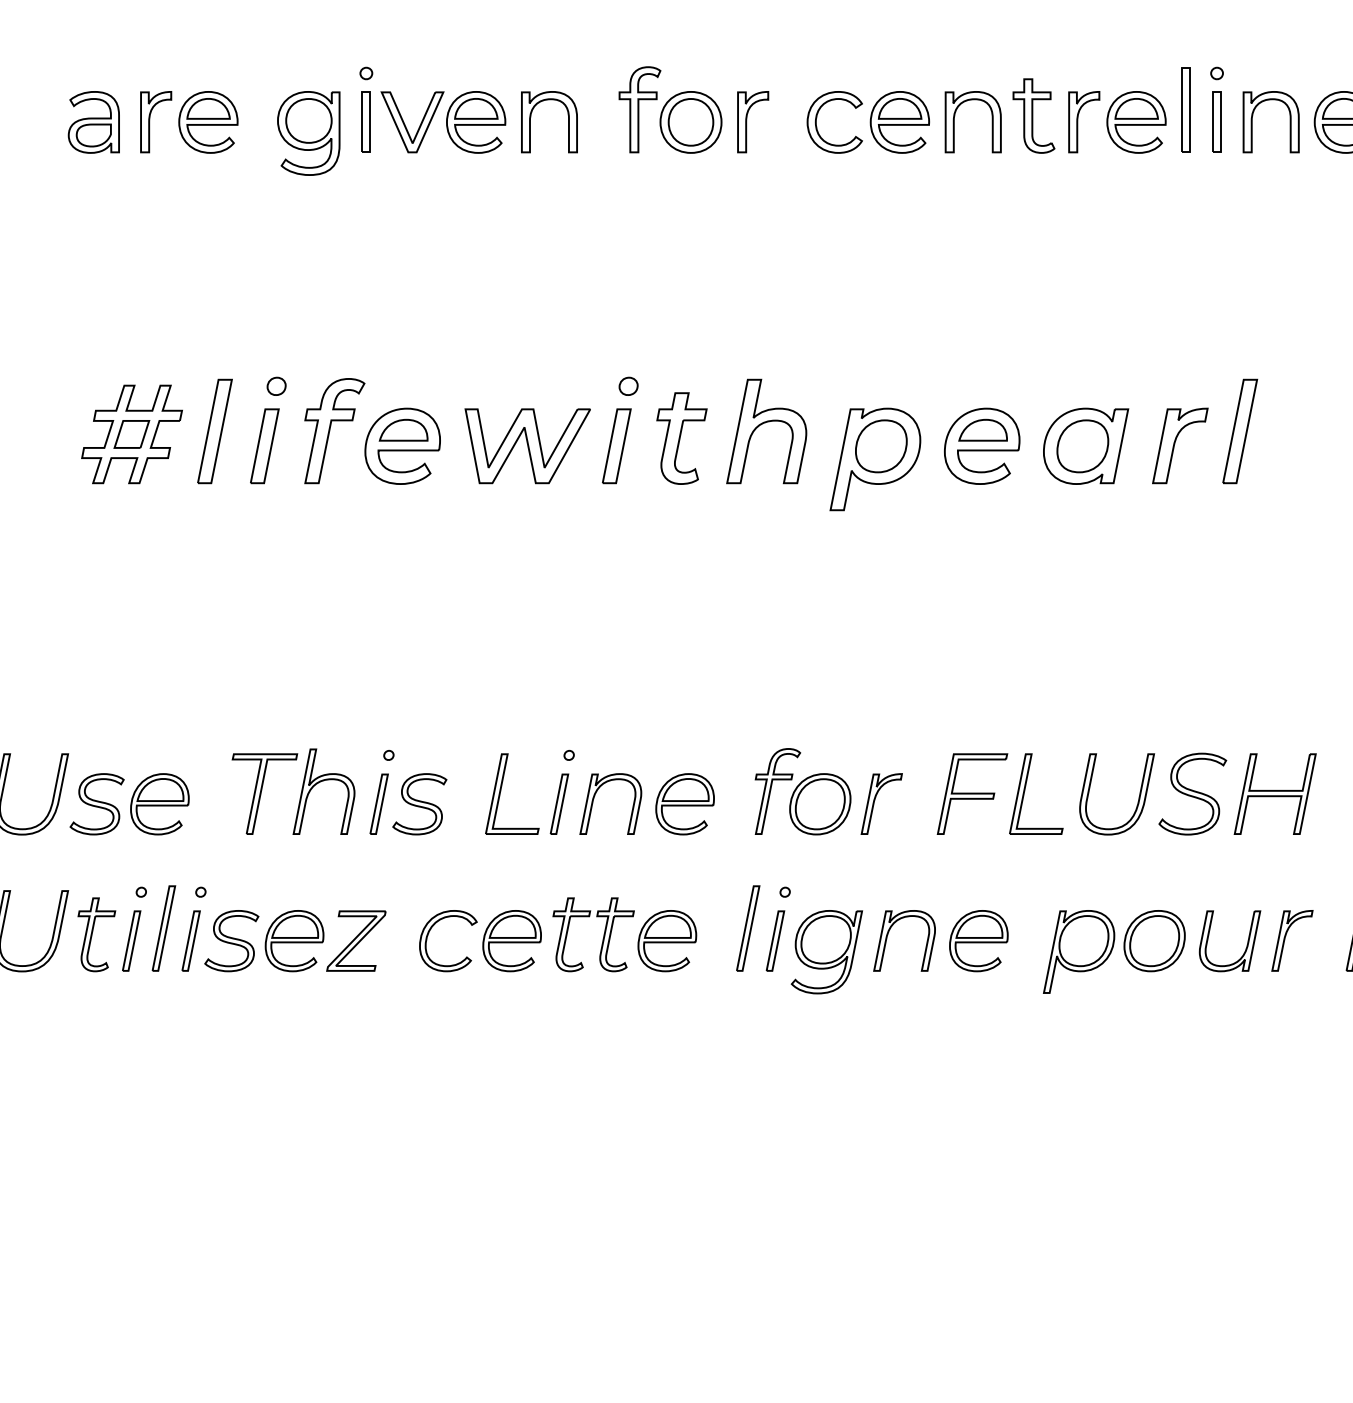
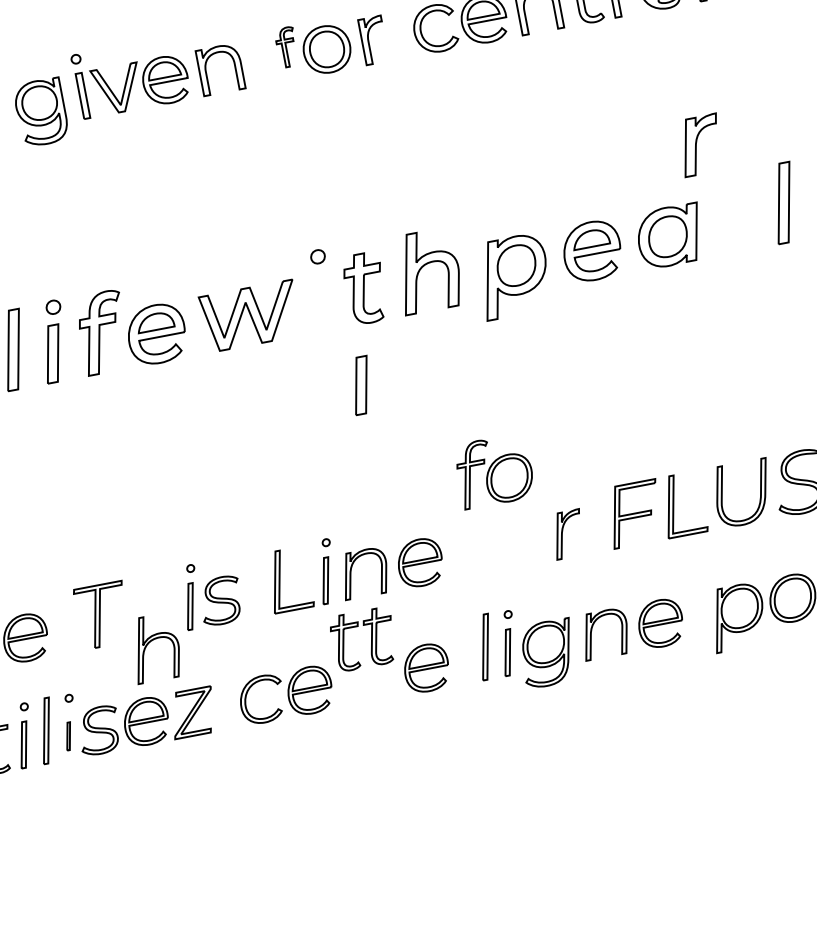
part: (639, 109) -> (286, 47), size x0.6
part: (1180, 445) -> (700, 144), moved
part: (616, 446) -> (361, 385), moved
part: (317, 784) -> (149, 643), moved
part: (802, 791) -> (494, 470), moved
part: (603, 934) -> (371, 637), moved
part: (190, 940) -> (68, 736), size x0.6

